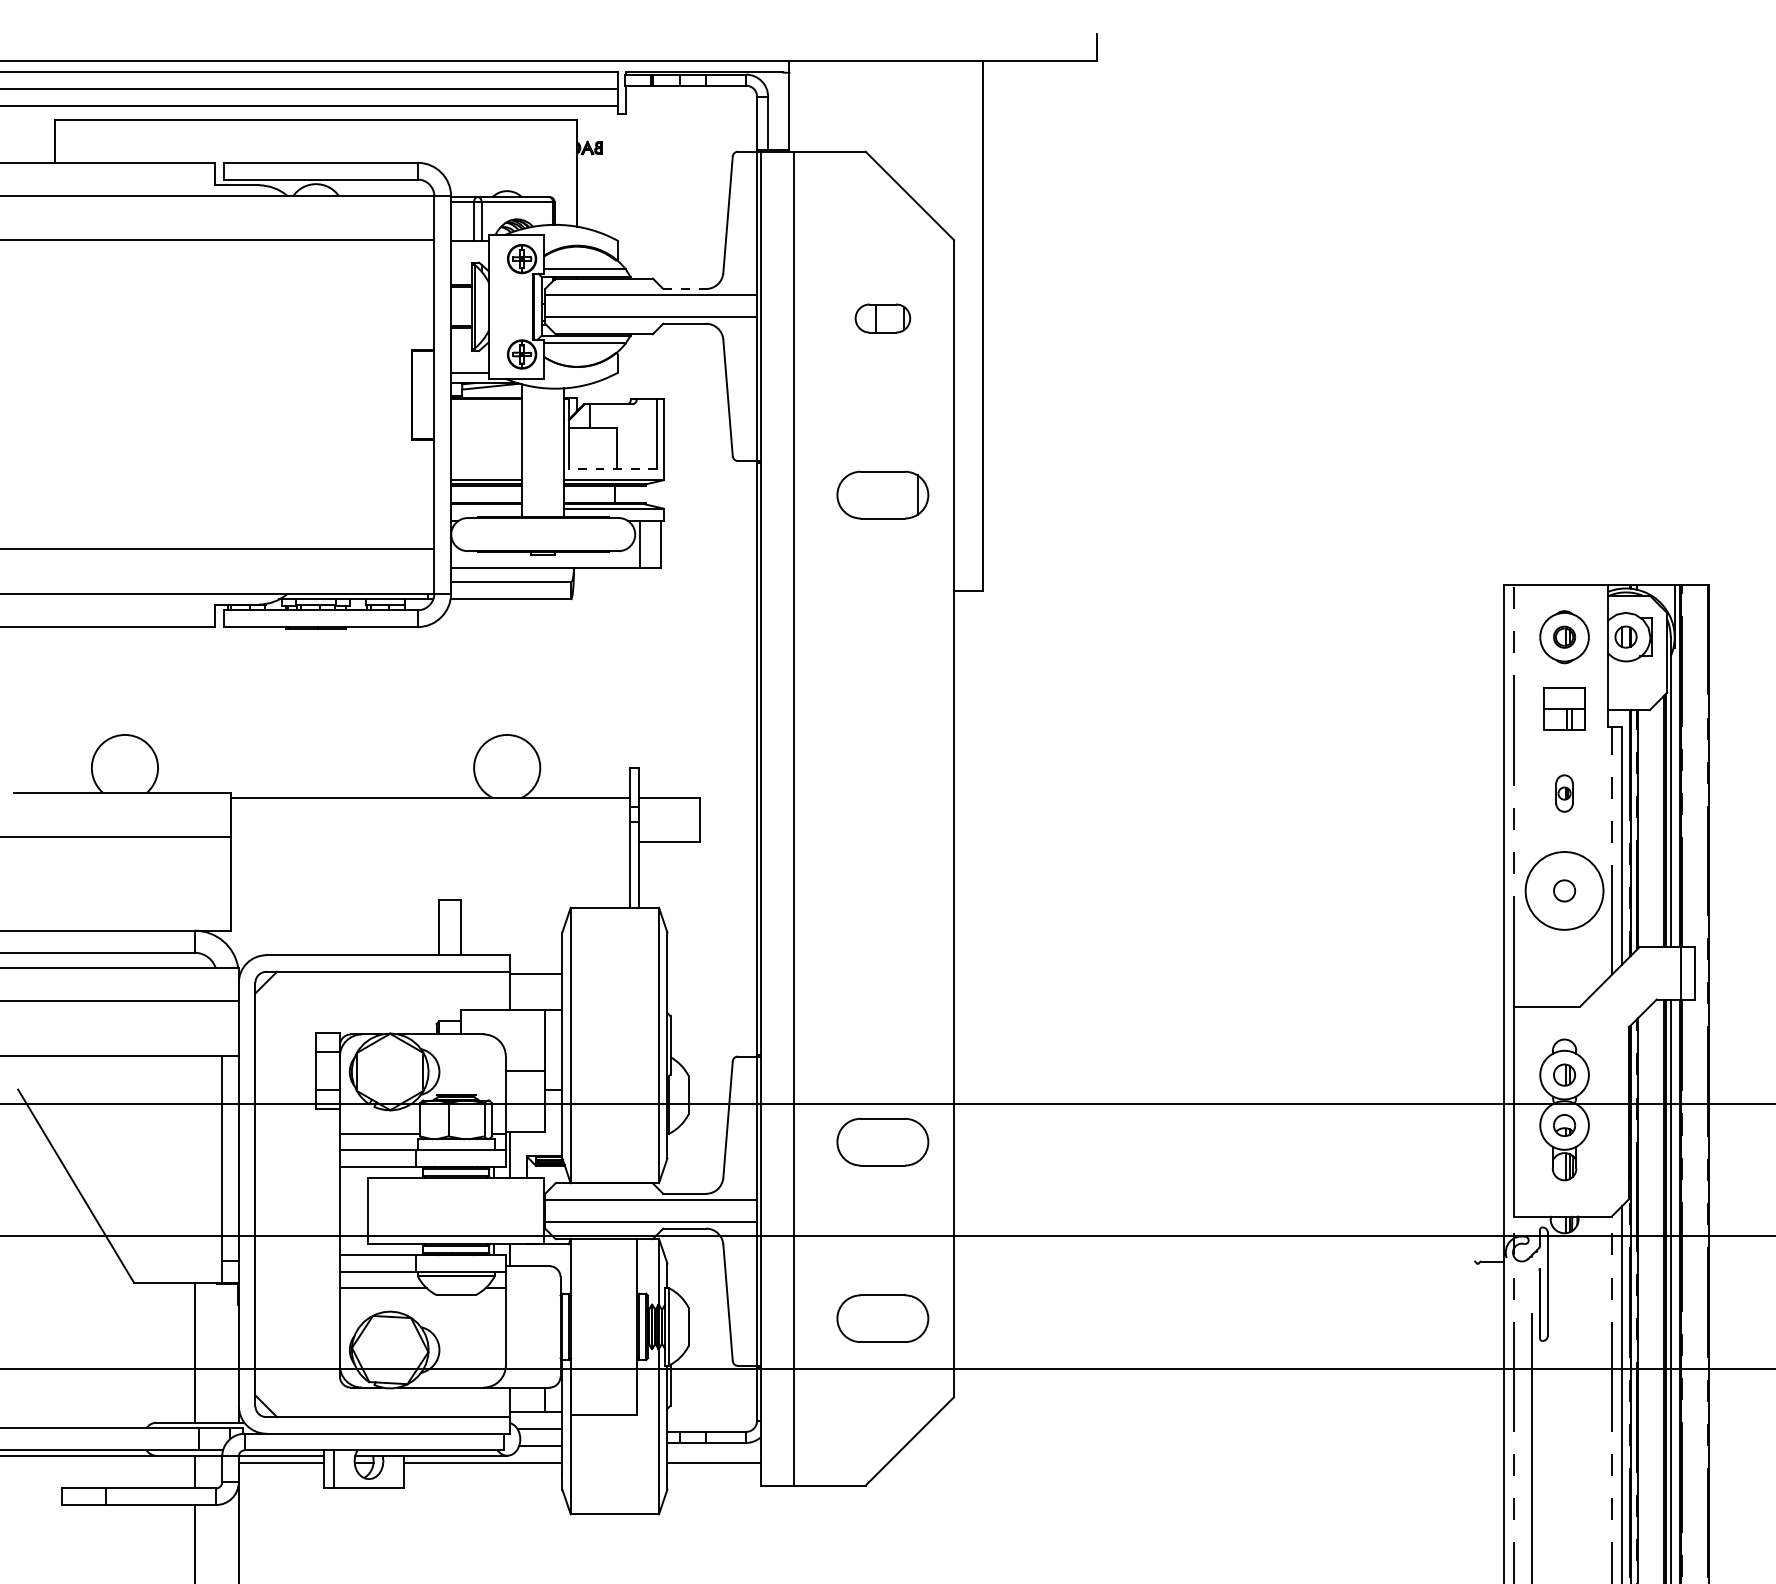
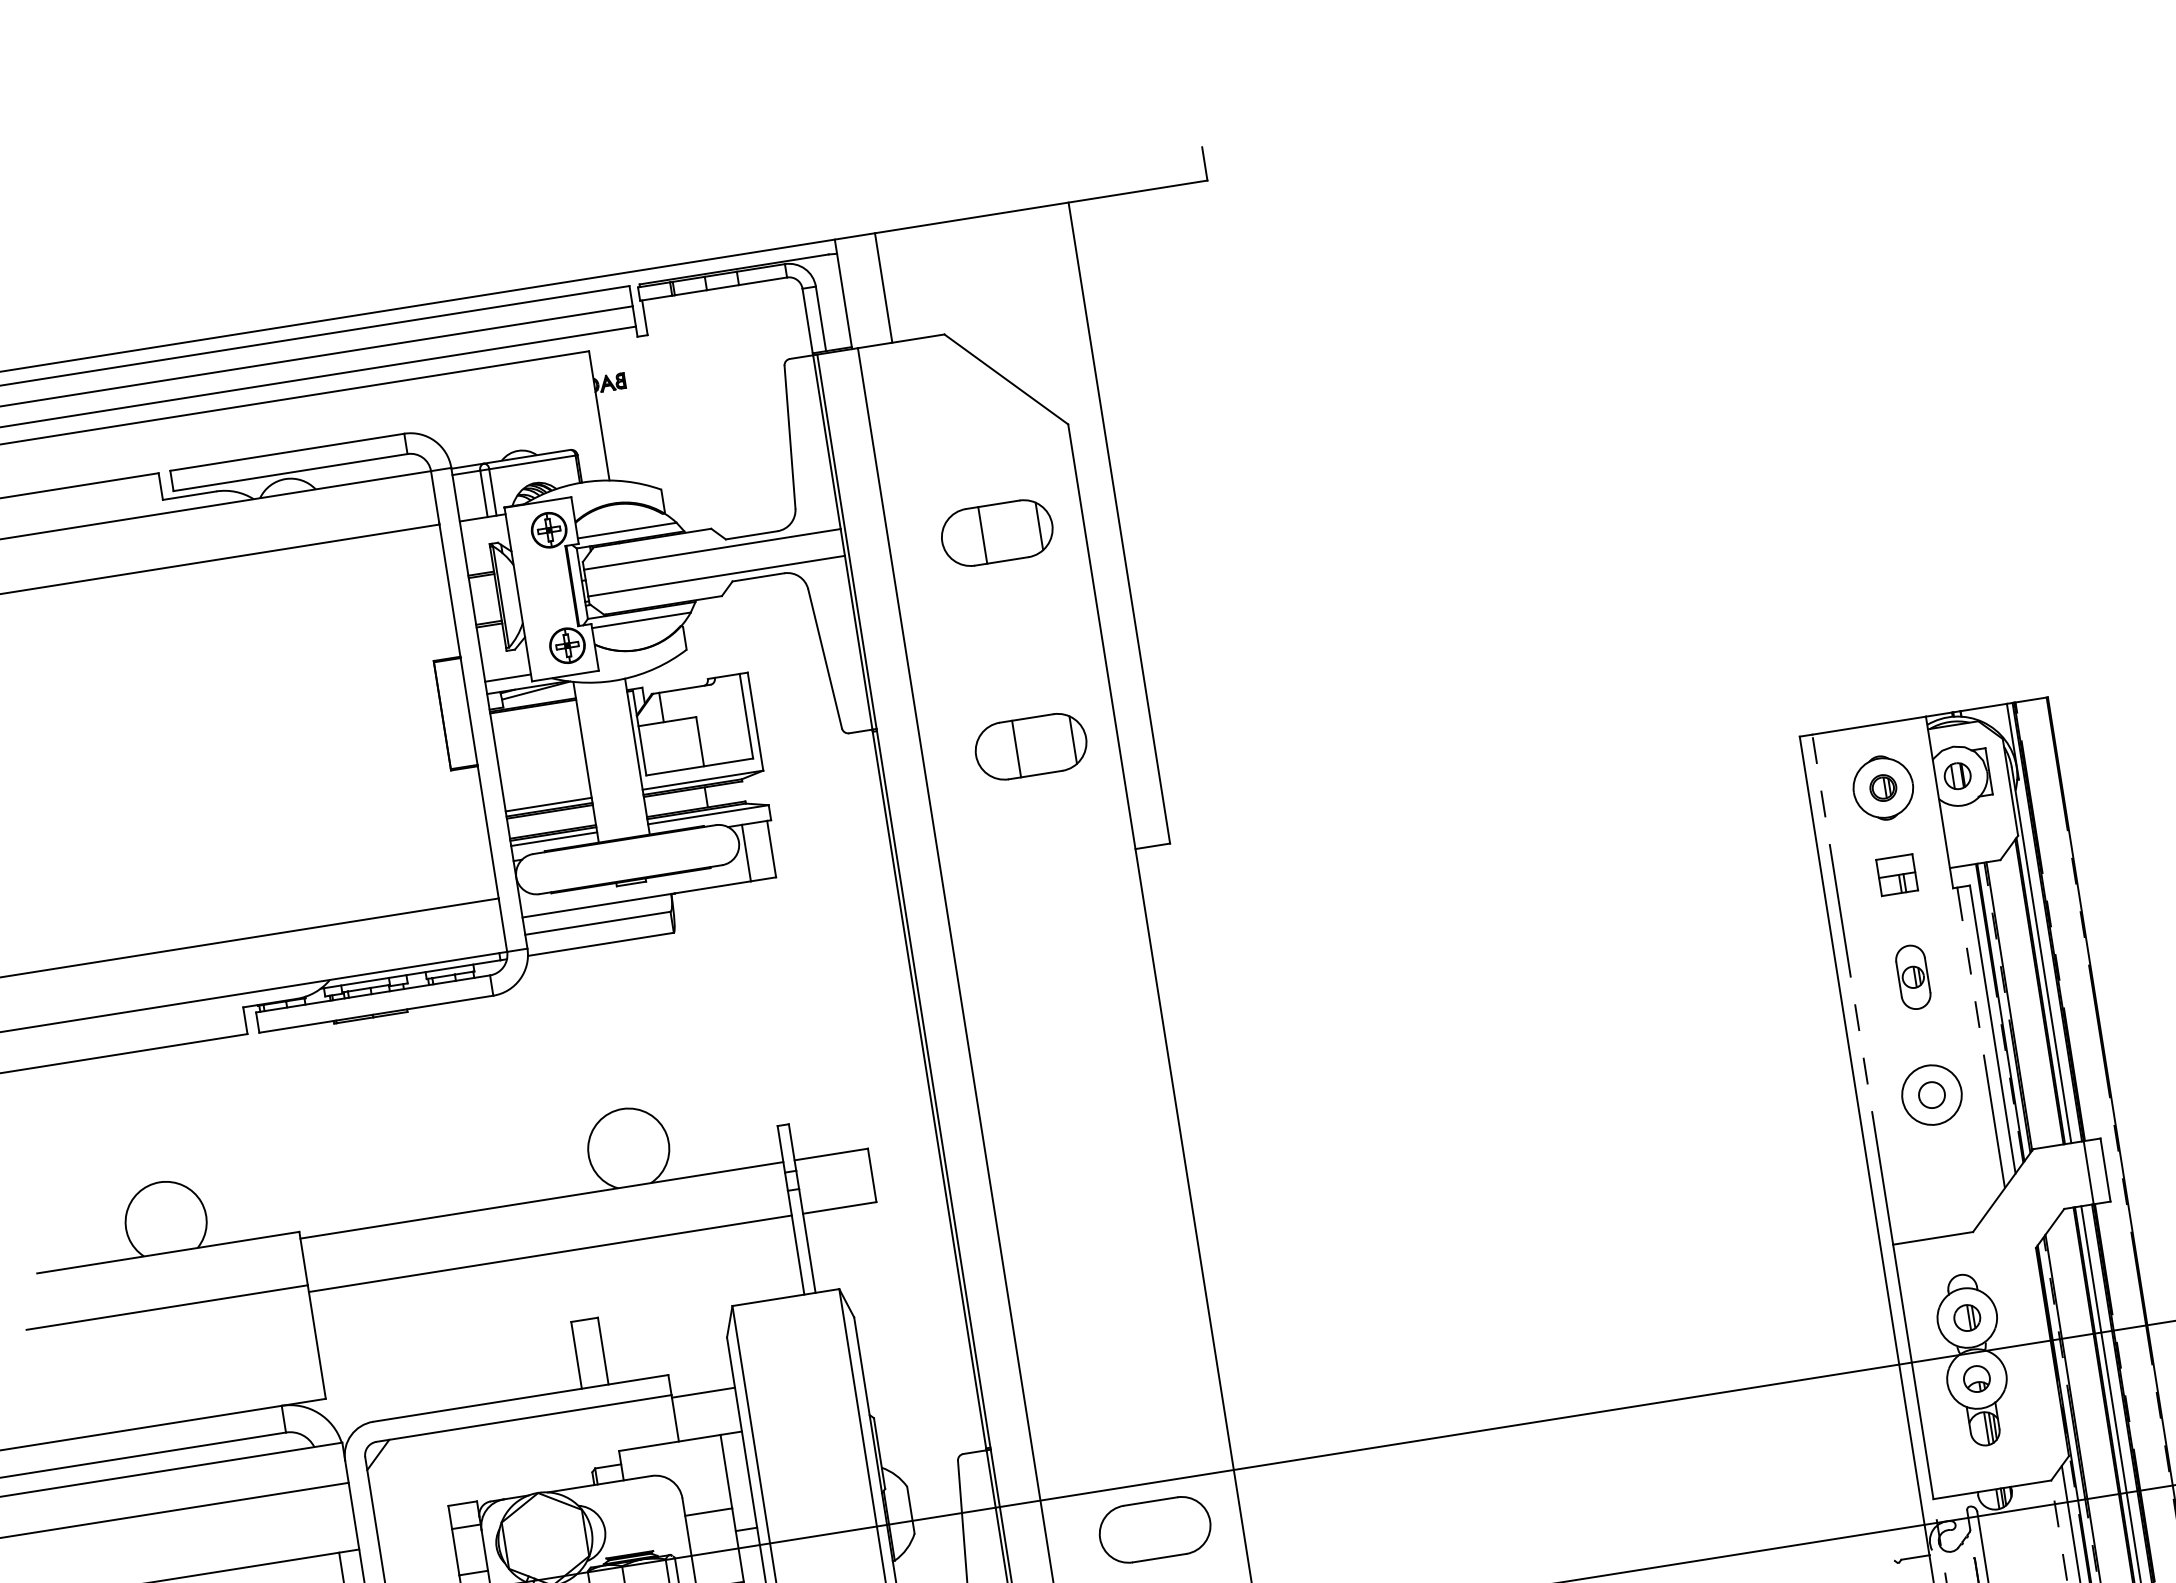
line: (822, 106) -> (883, 288), added
line: (685, 289) -> (752, 535), dashed -> solid
part: (882, 318) -> (996, 533), size x1.67
line: (612, 469) -> (698, 767), dashed -> solid
line: (870, 494) -> (1016, 748), added
line: (486, 508) -> (553, 838), added
part: (1564, 708) -> (1896, 874), size x0.71
part: (1564, 793) -> (1913, 977), size x1.43
line: (430, 842) -> (550, 1253), added
circle: (1564, 890) -> (1931, 1094), size x0.62

